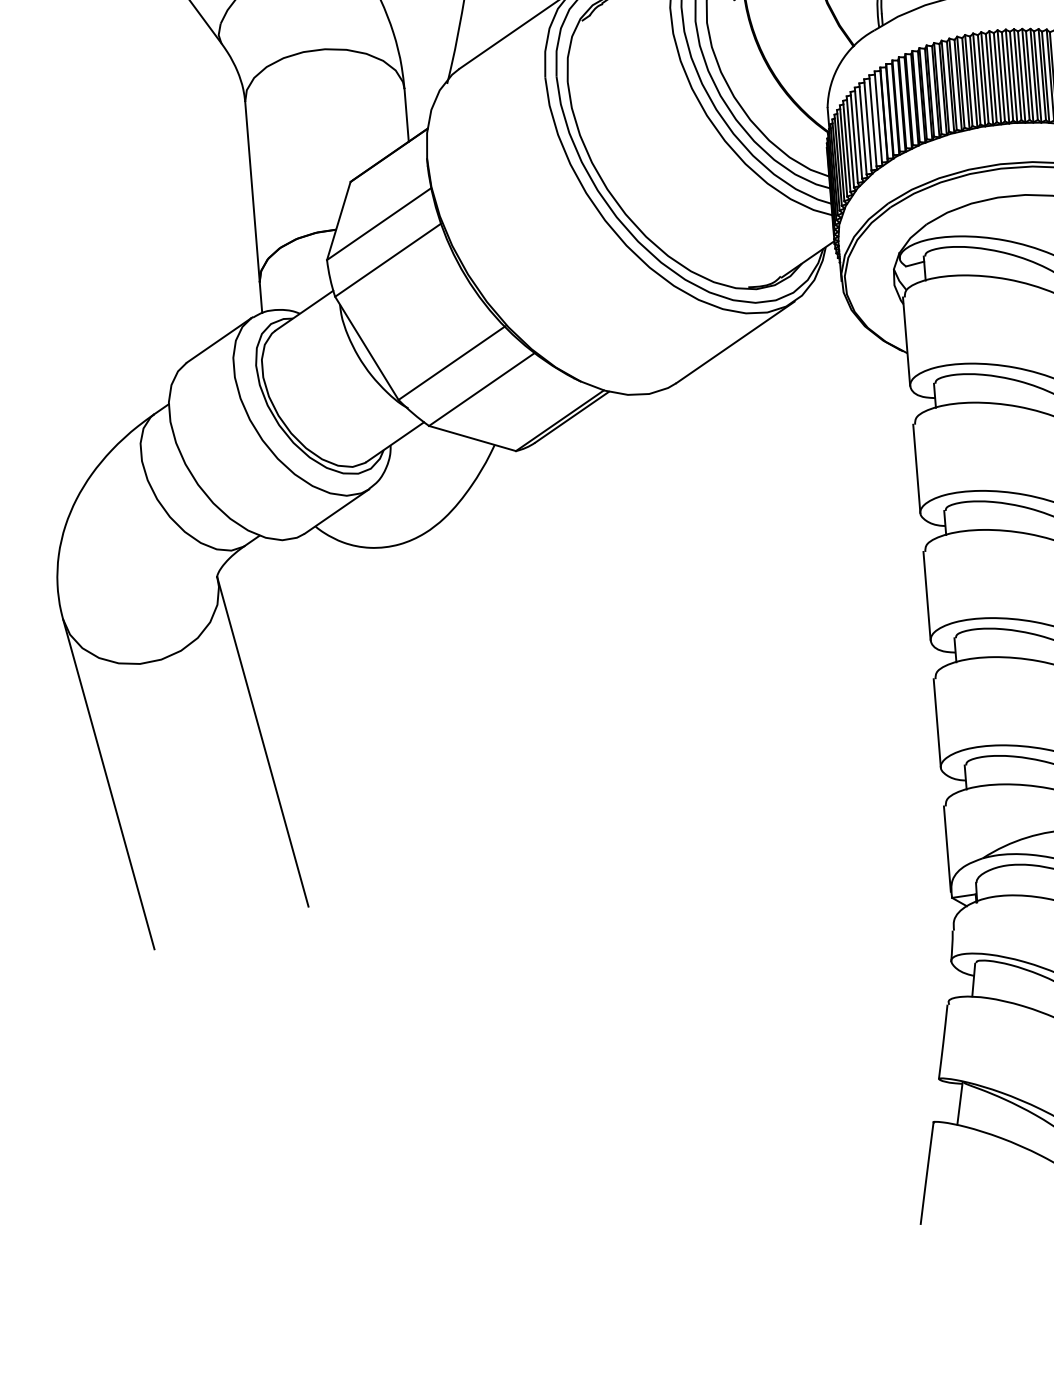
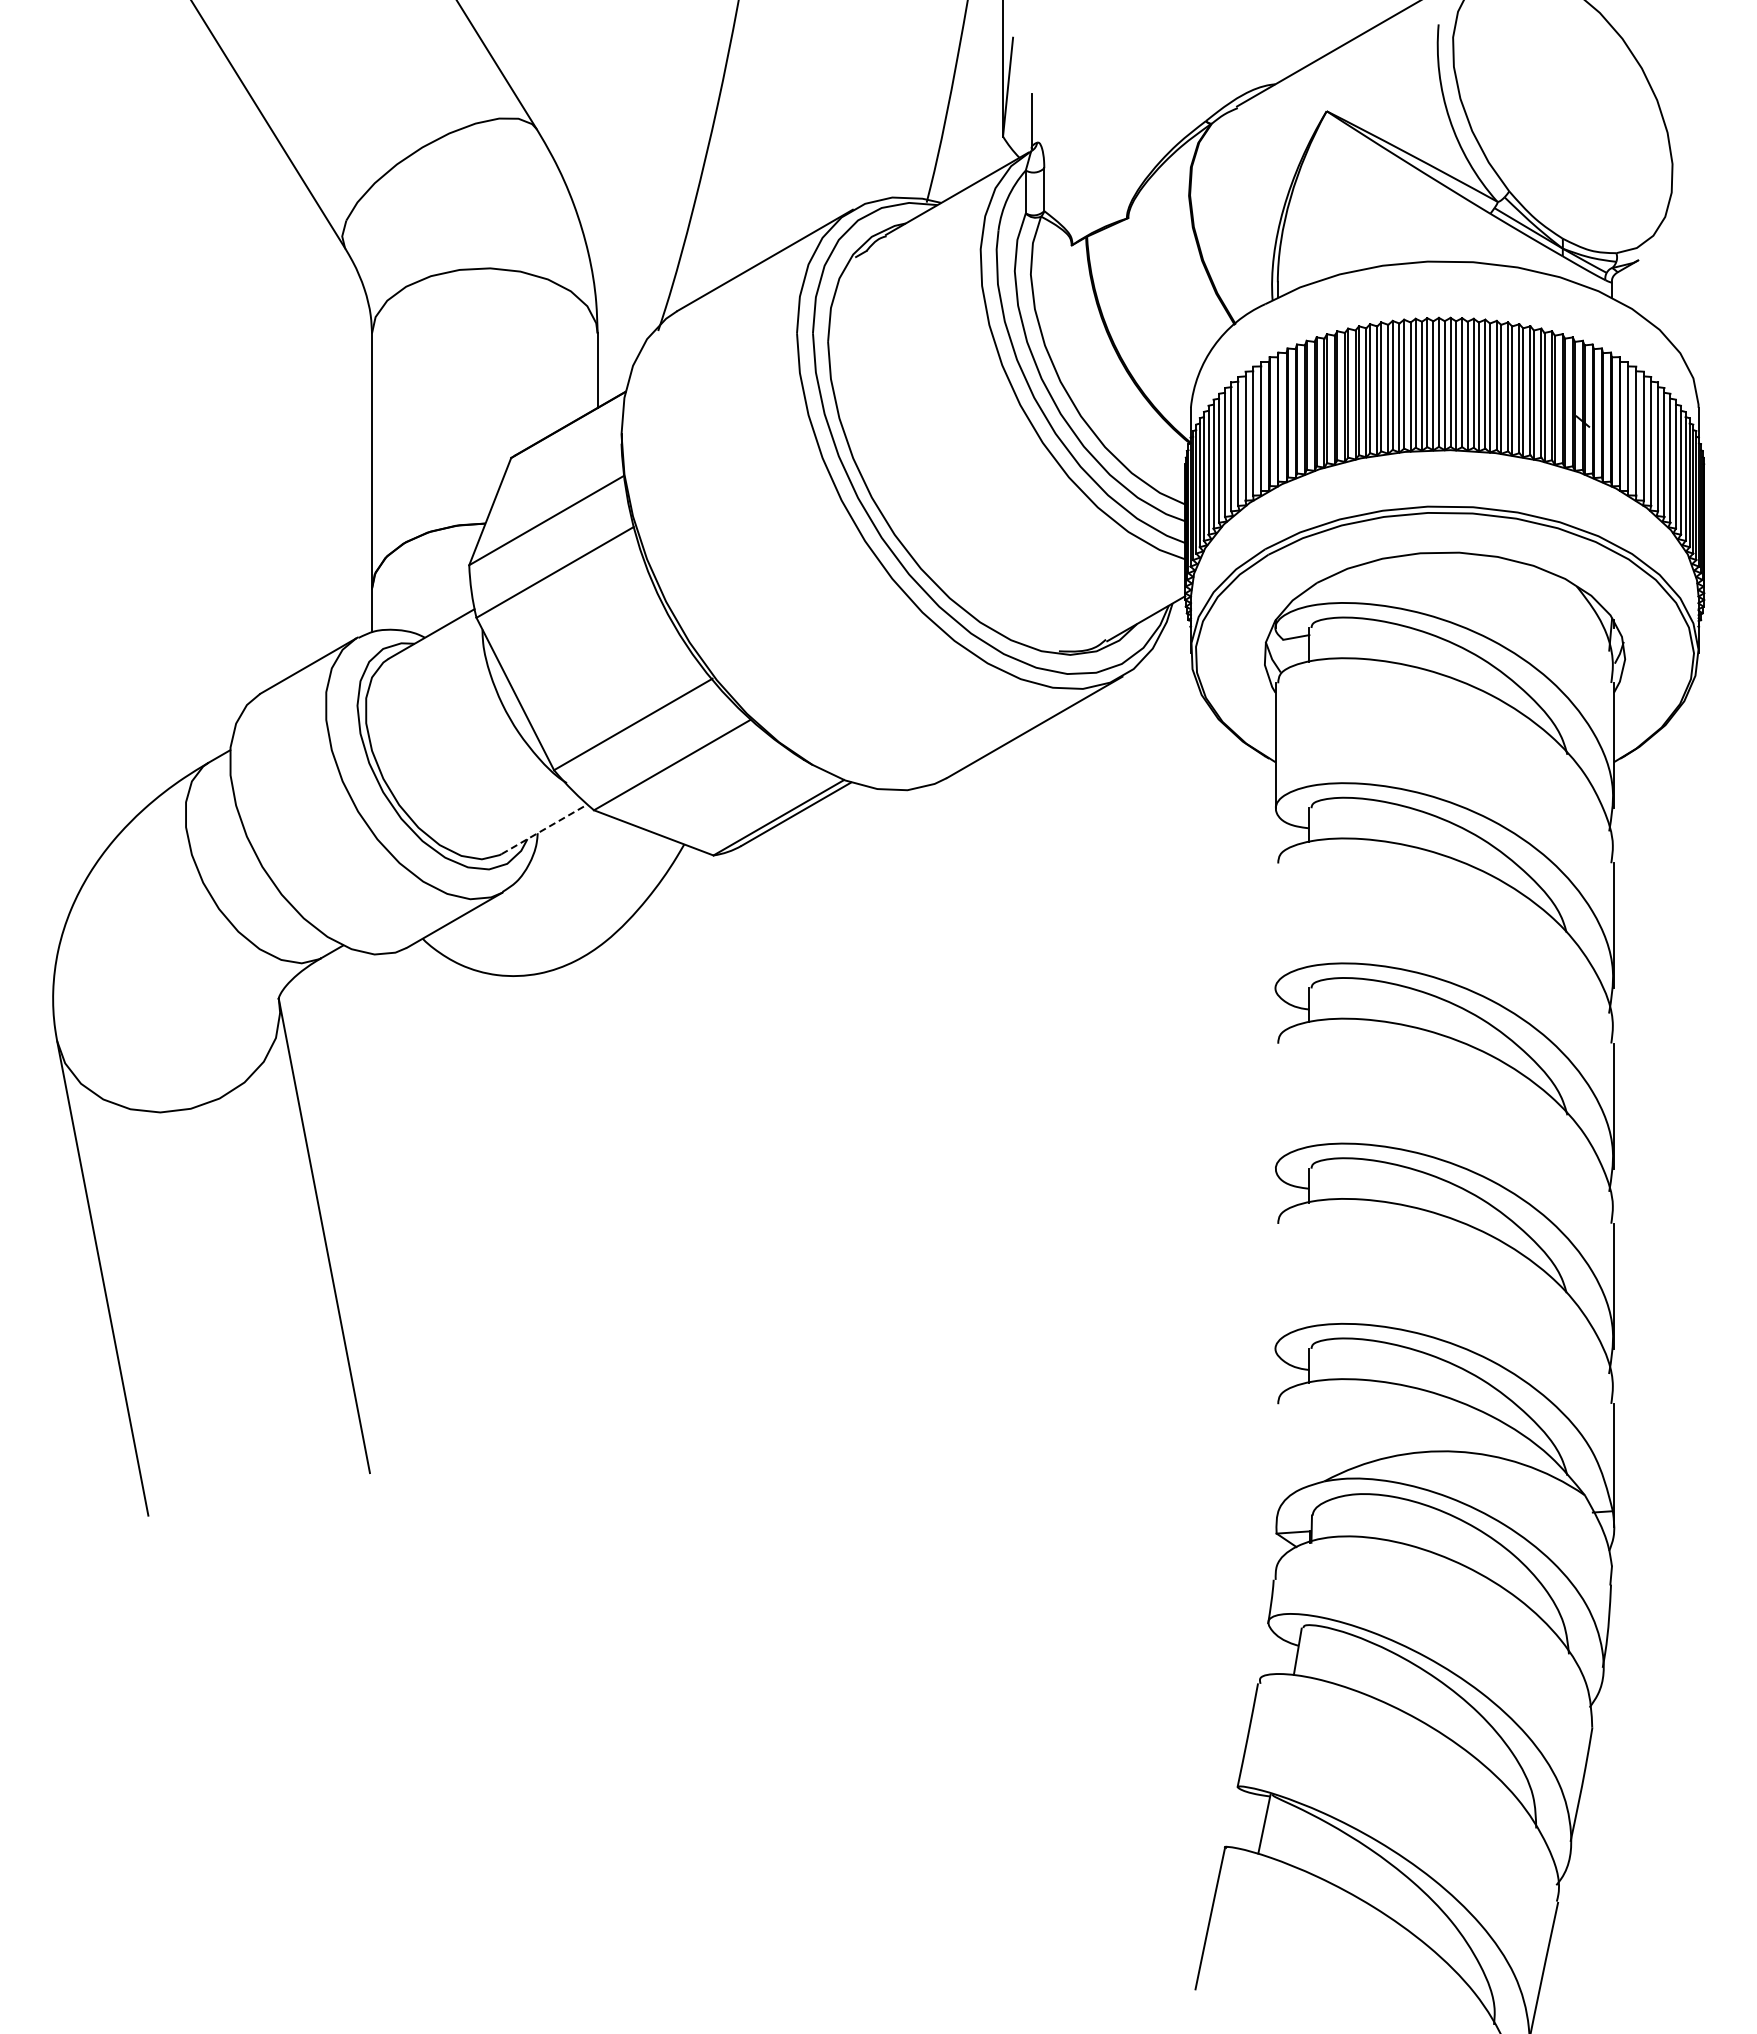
line: (395, 442) -> (544, 829), solid -> dashed
line: (916, 468) -> (1275, 925), removed
line: (926, 595) -> (1275, 1105), removed
line: (937, 722) -> (1275, 1285), removed
line: (947, 849) -> (1275, 1464), removed

